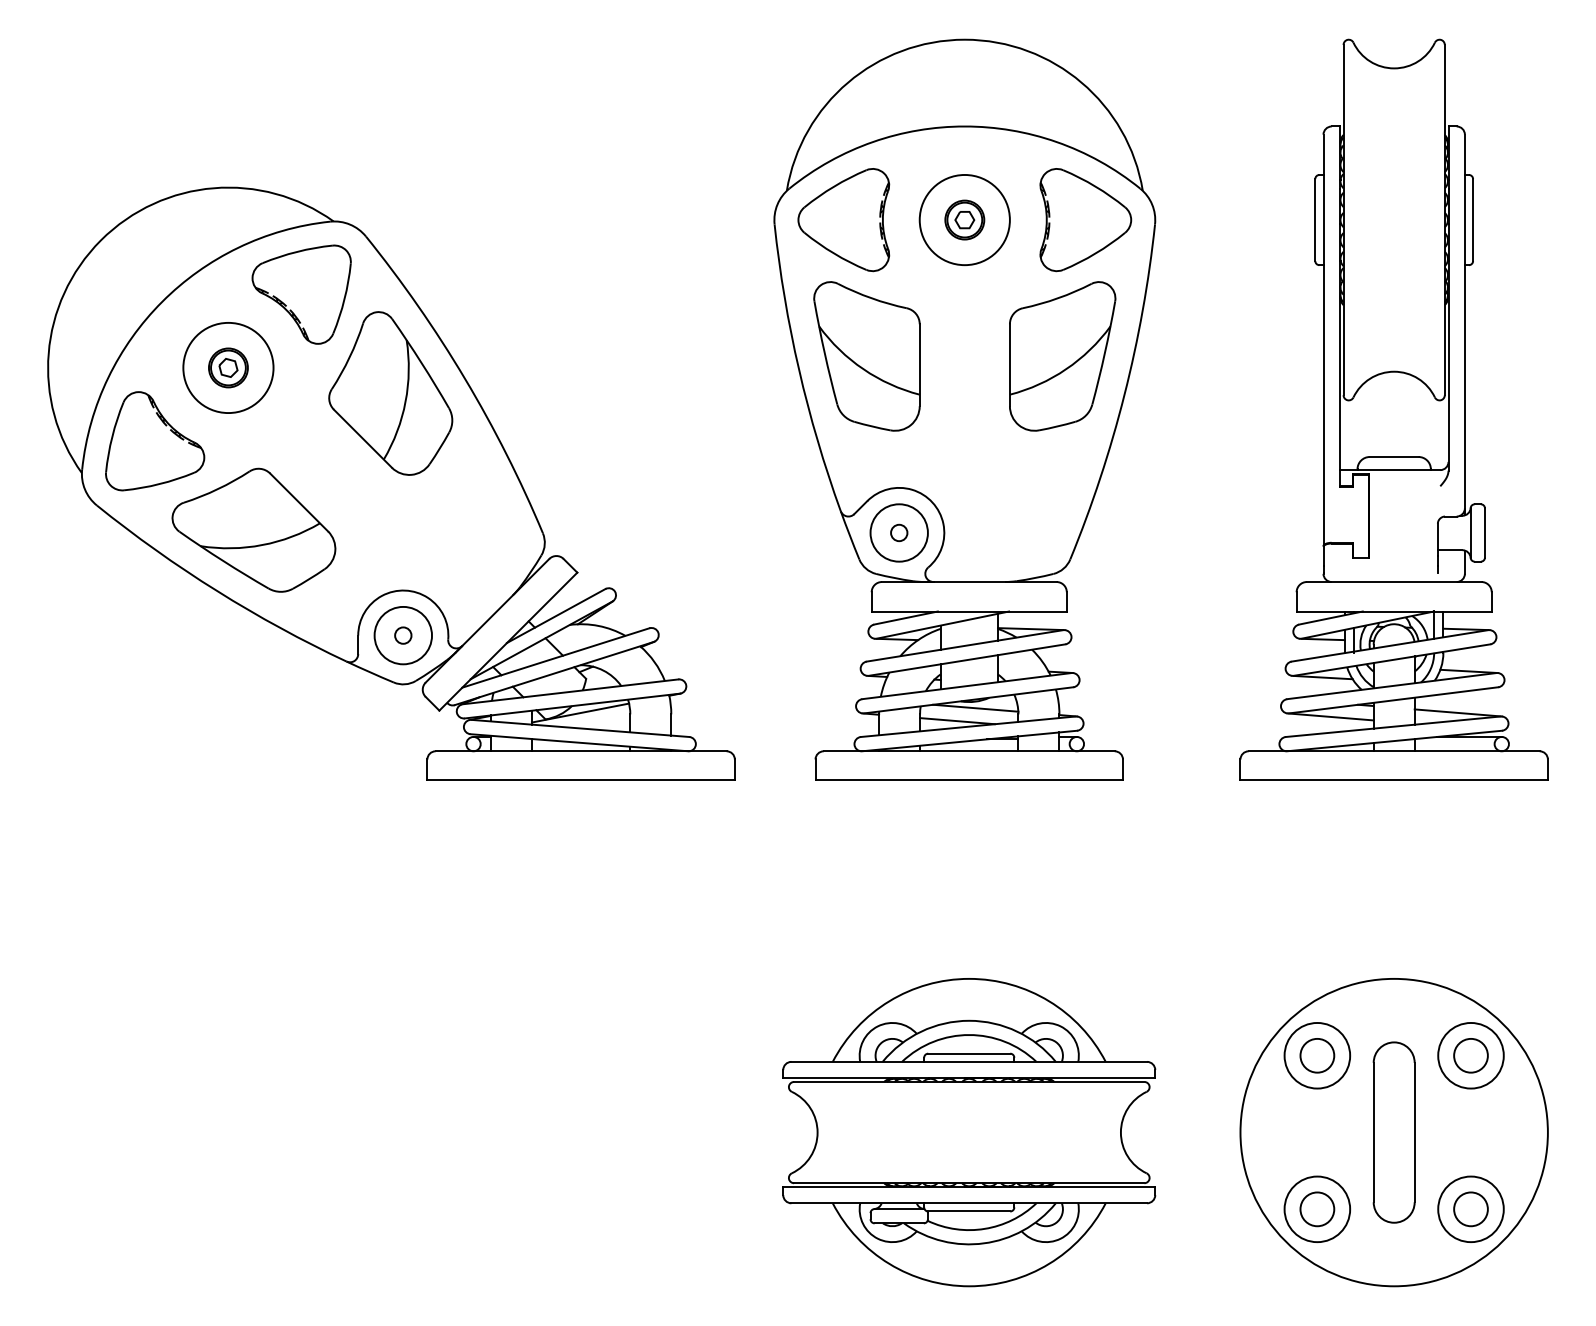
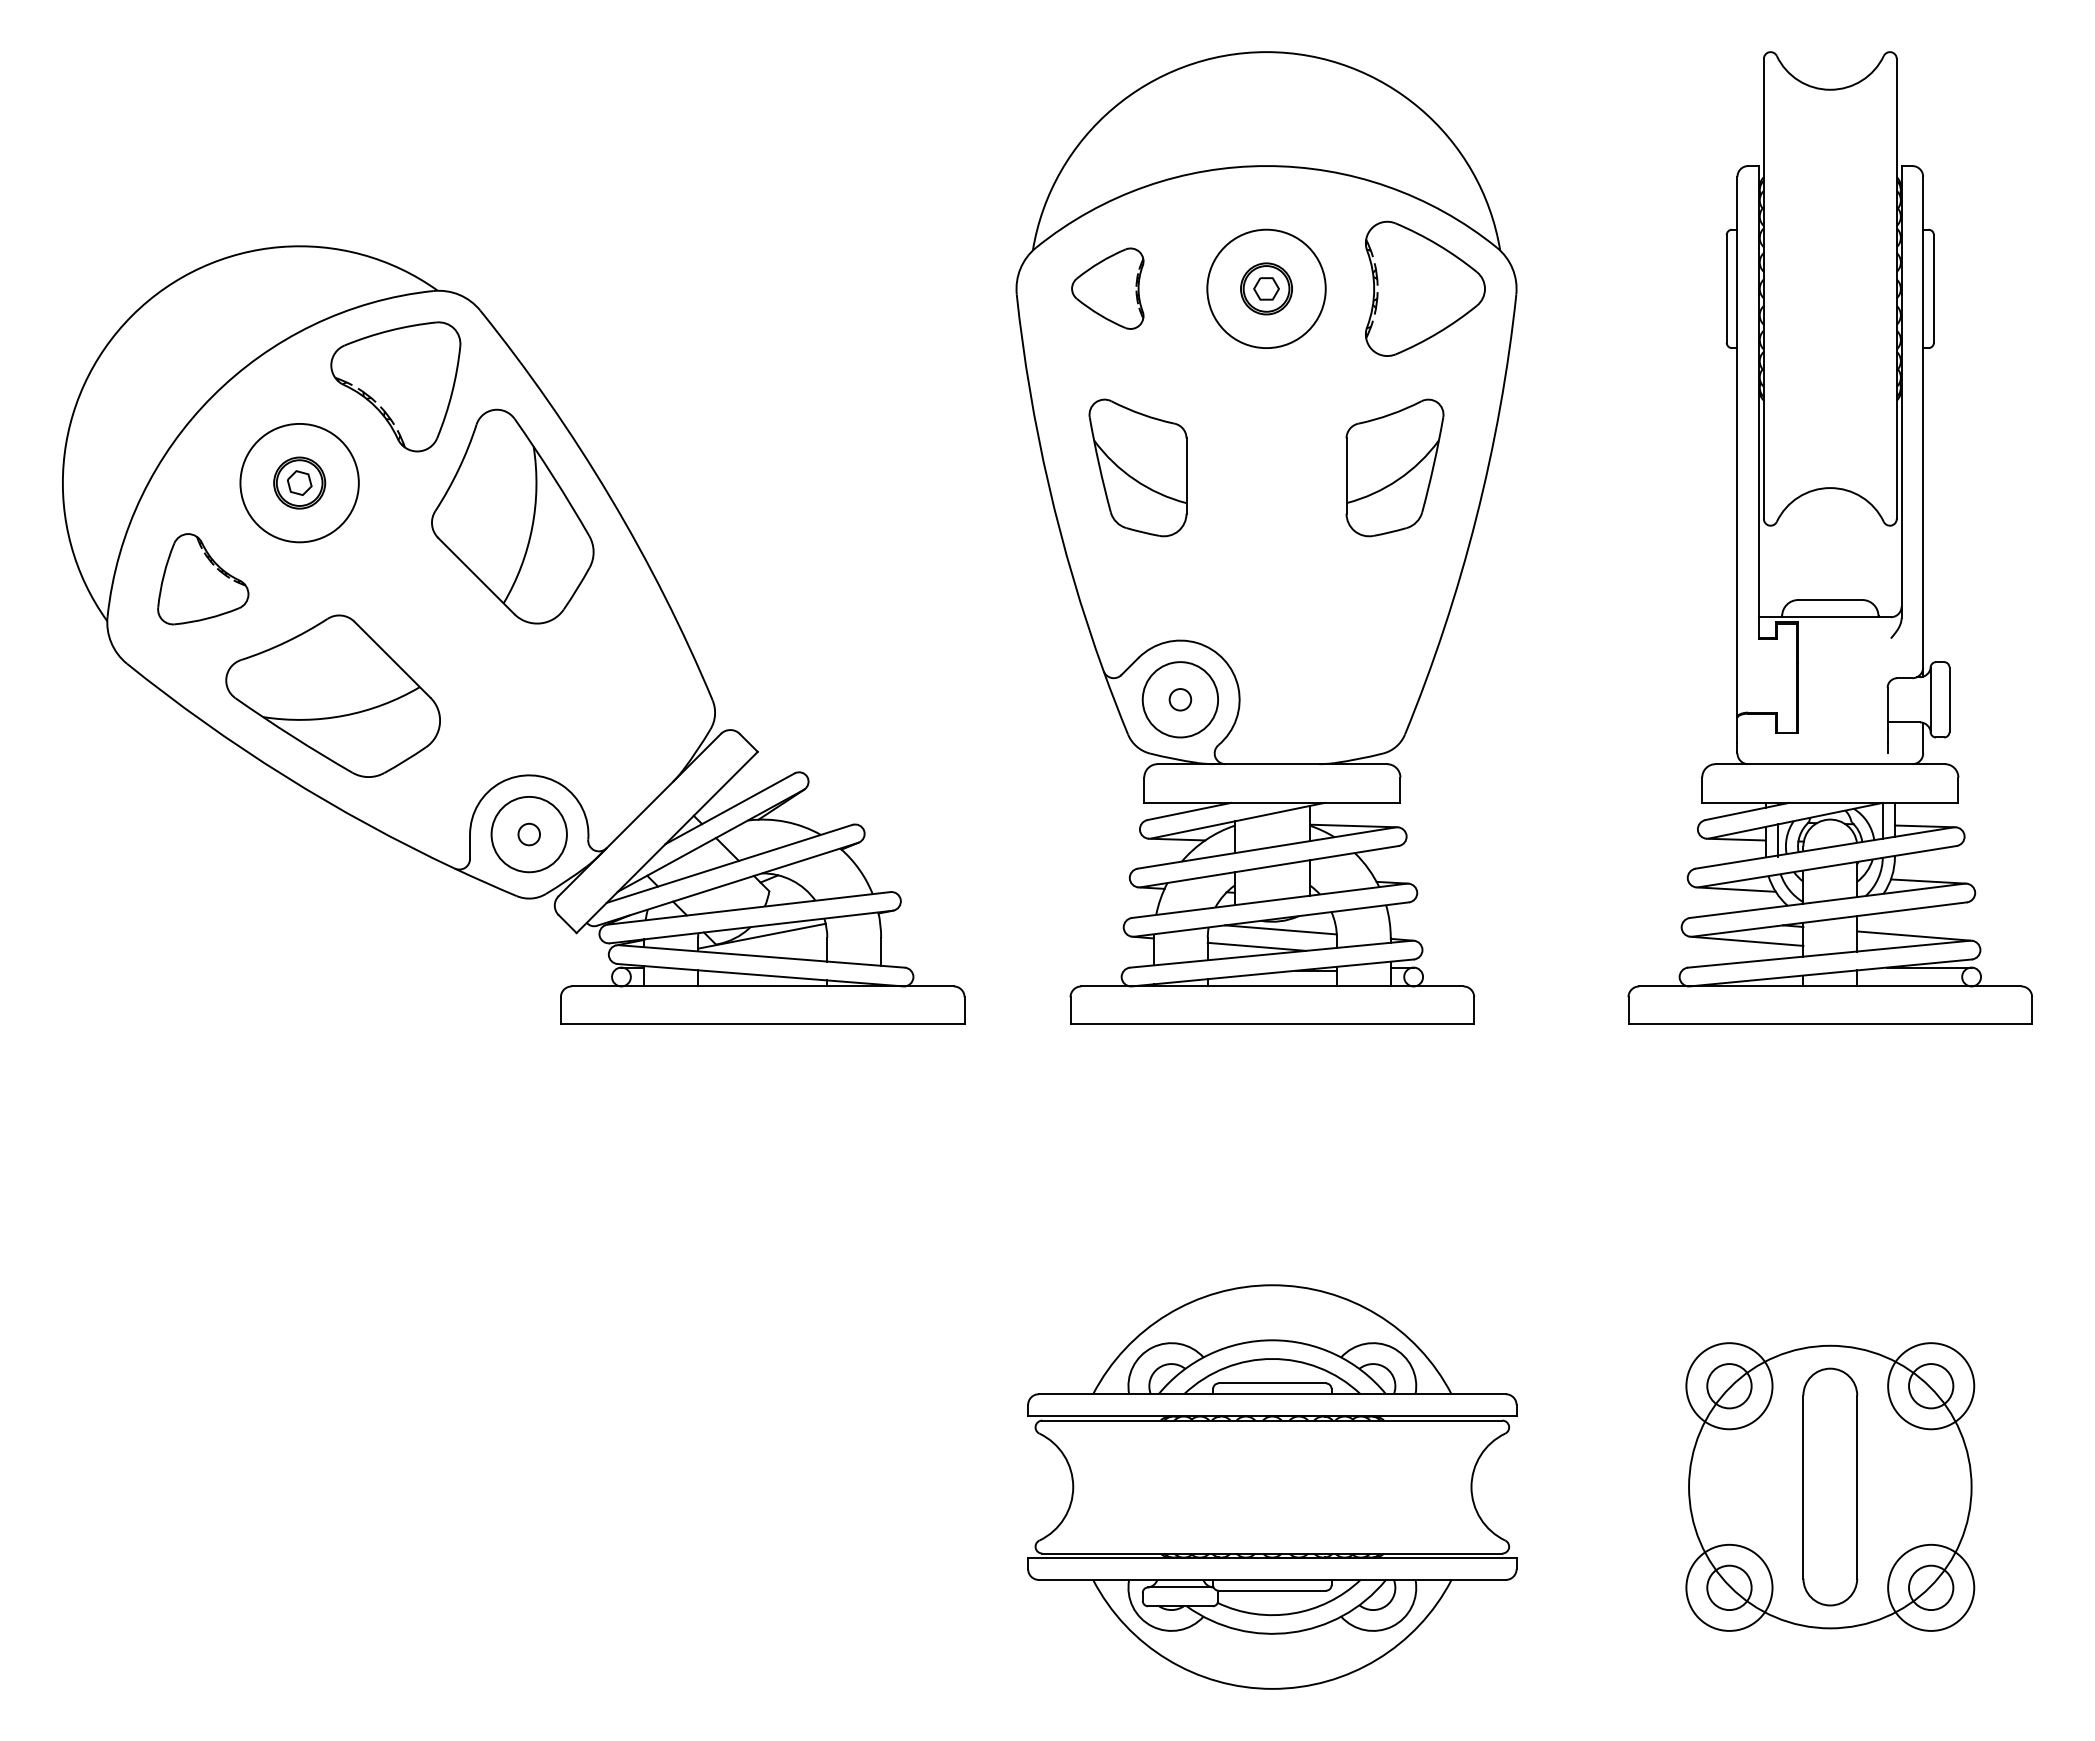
part: (843, 219) -> (1107, 288), size x0.6
part: (866, 356) -> (1137, 467), size x0.7
part: (1062, 356) -> (1394, 467), size x0.7
part: (154, 440) -> (202, 578), size x0.7
circle: (1394, 1132) -> (1830, 1486), size x0.7

